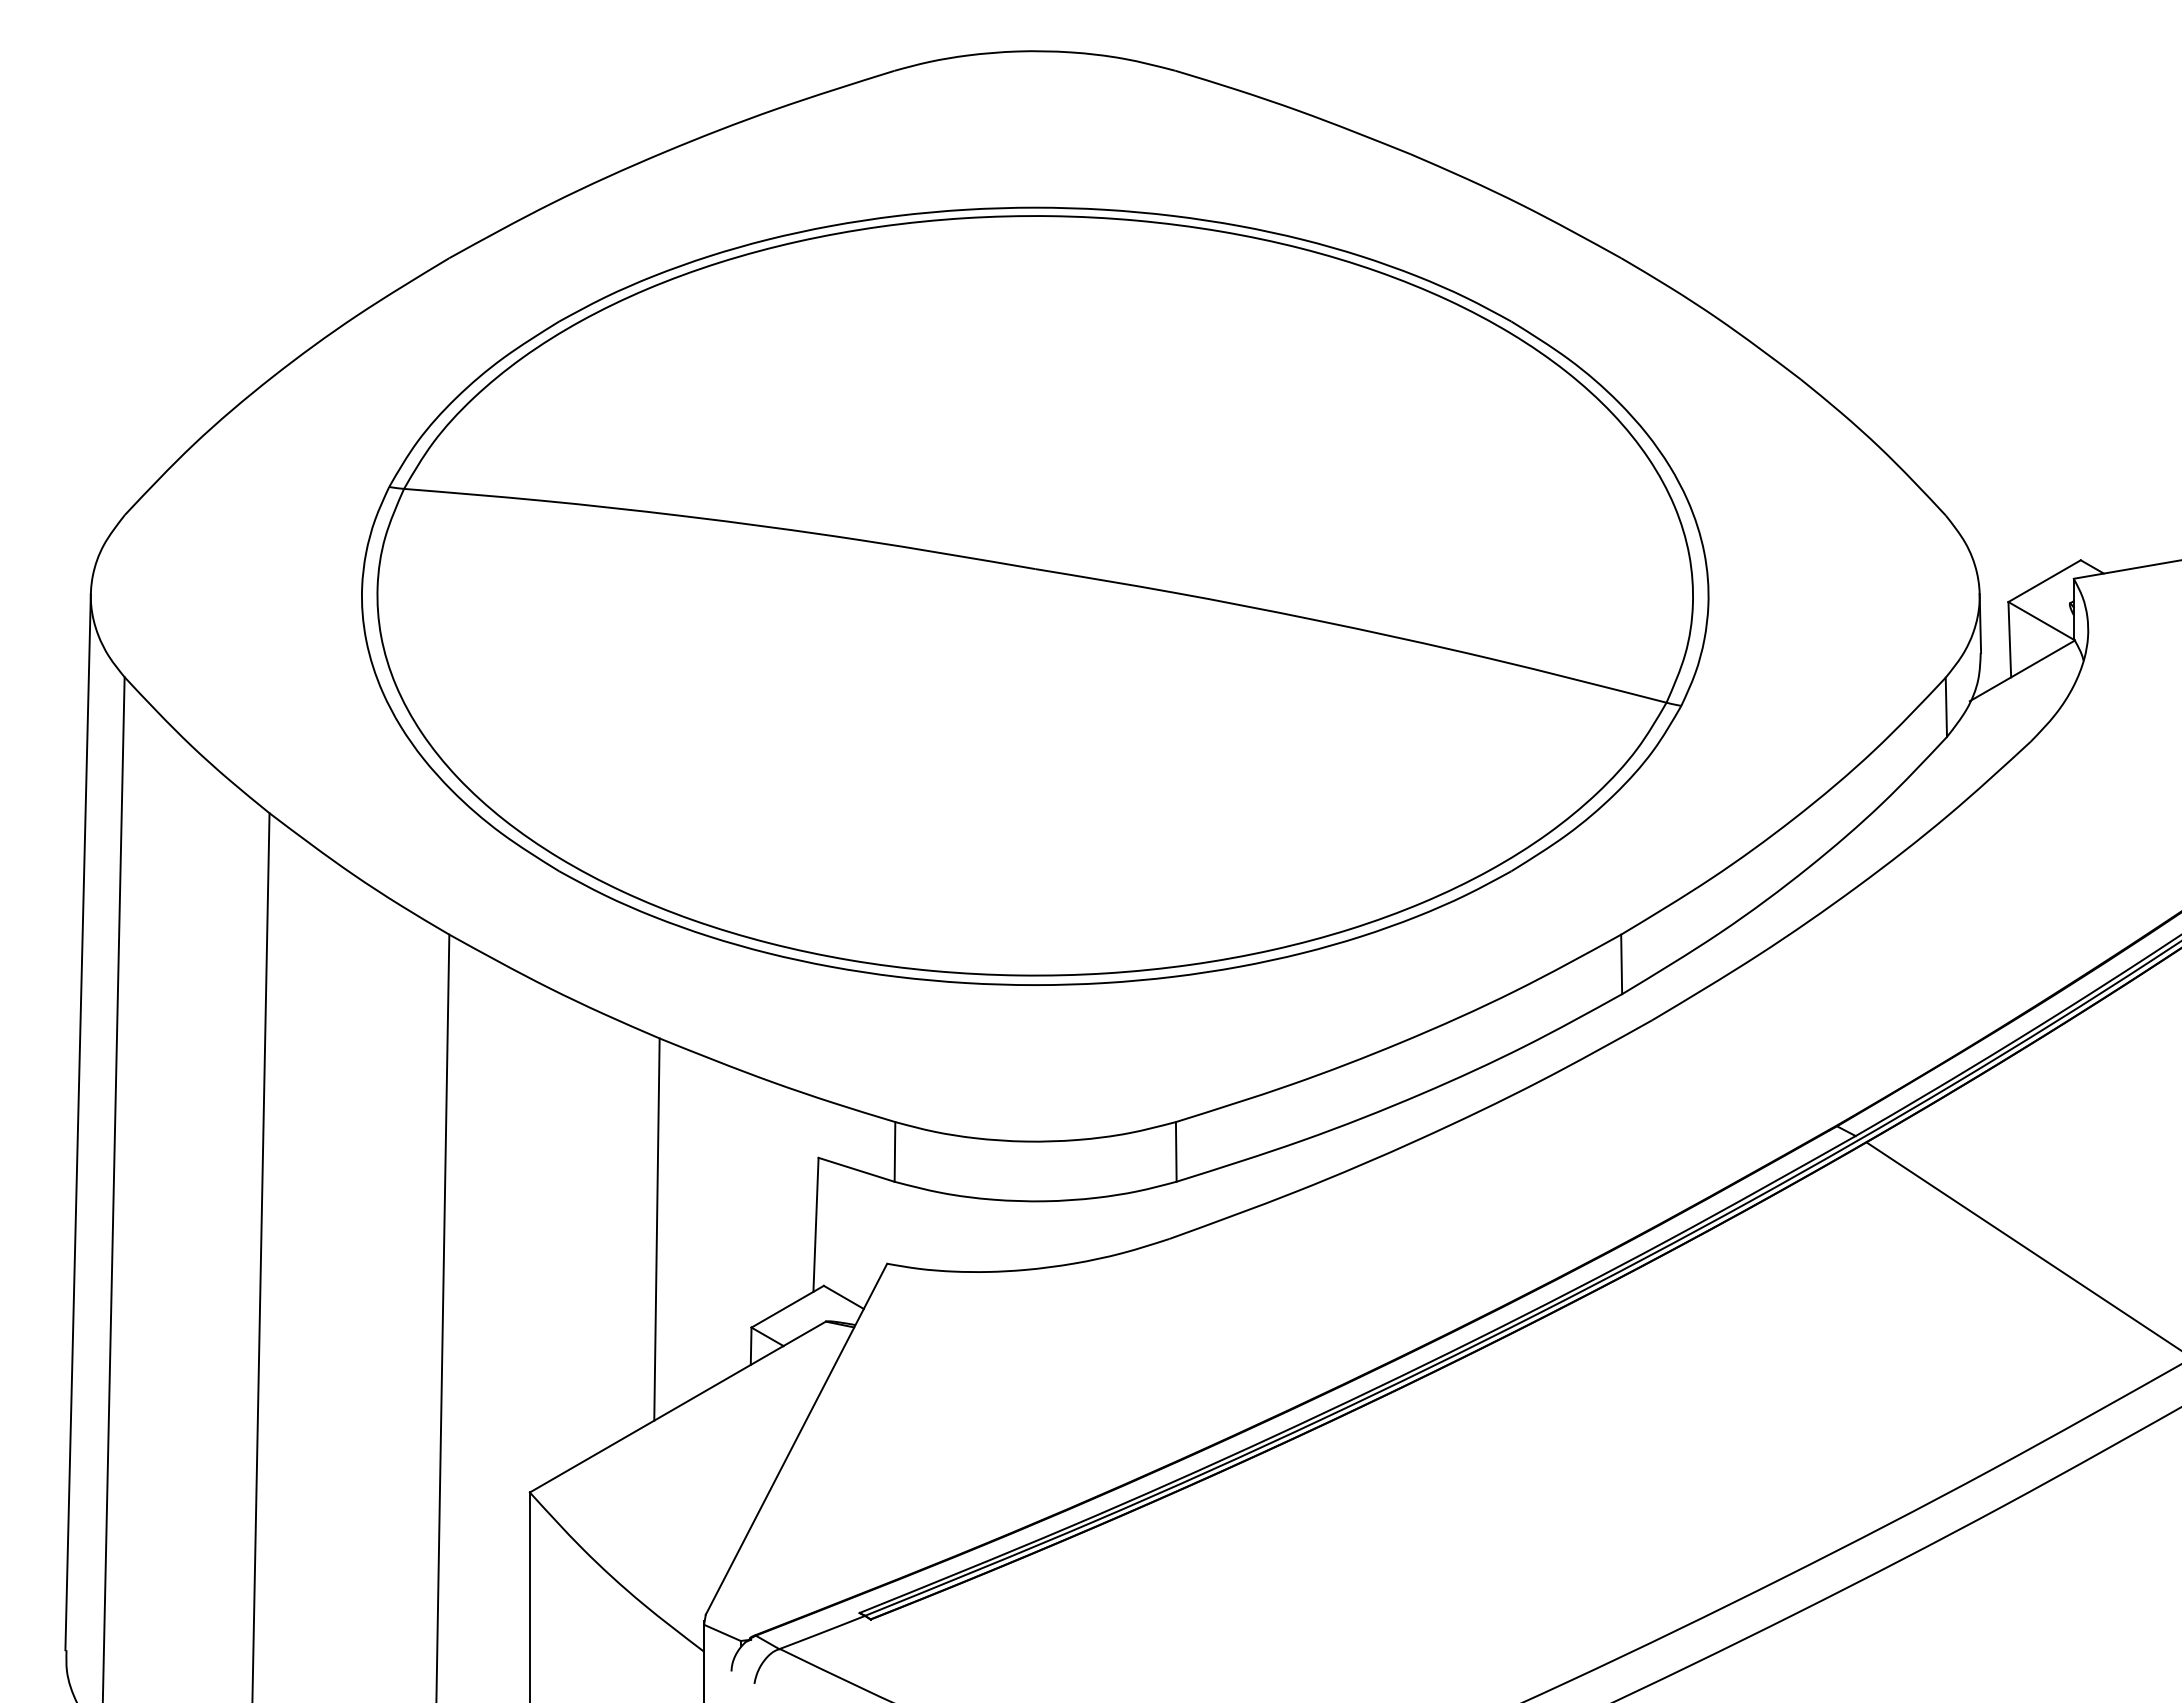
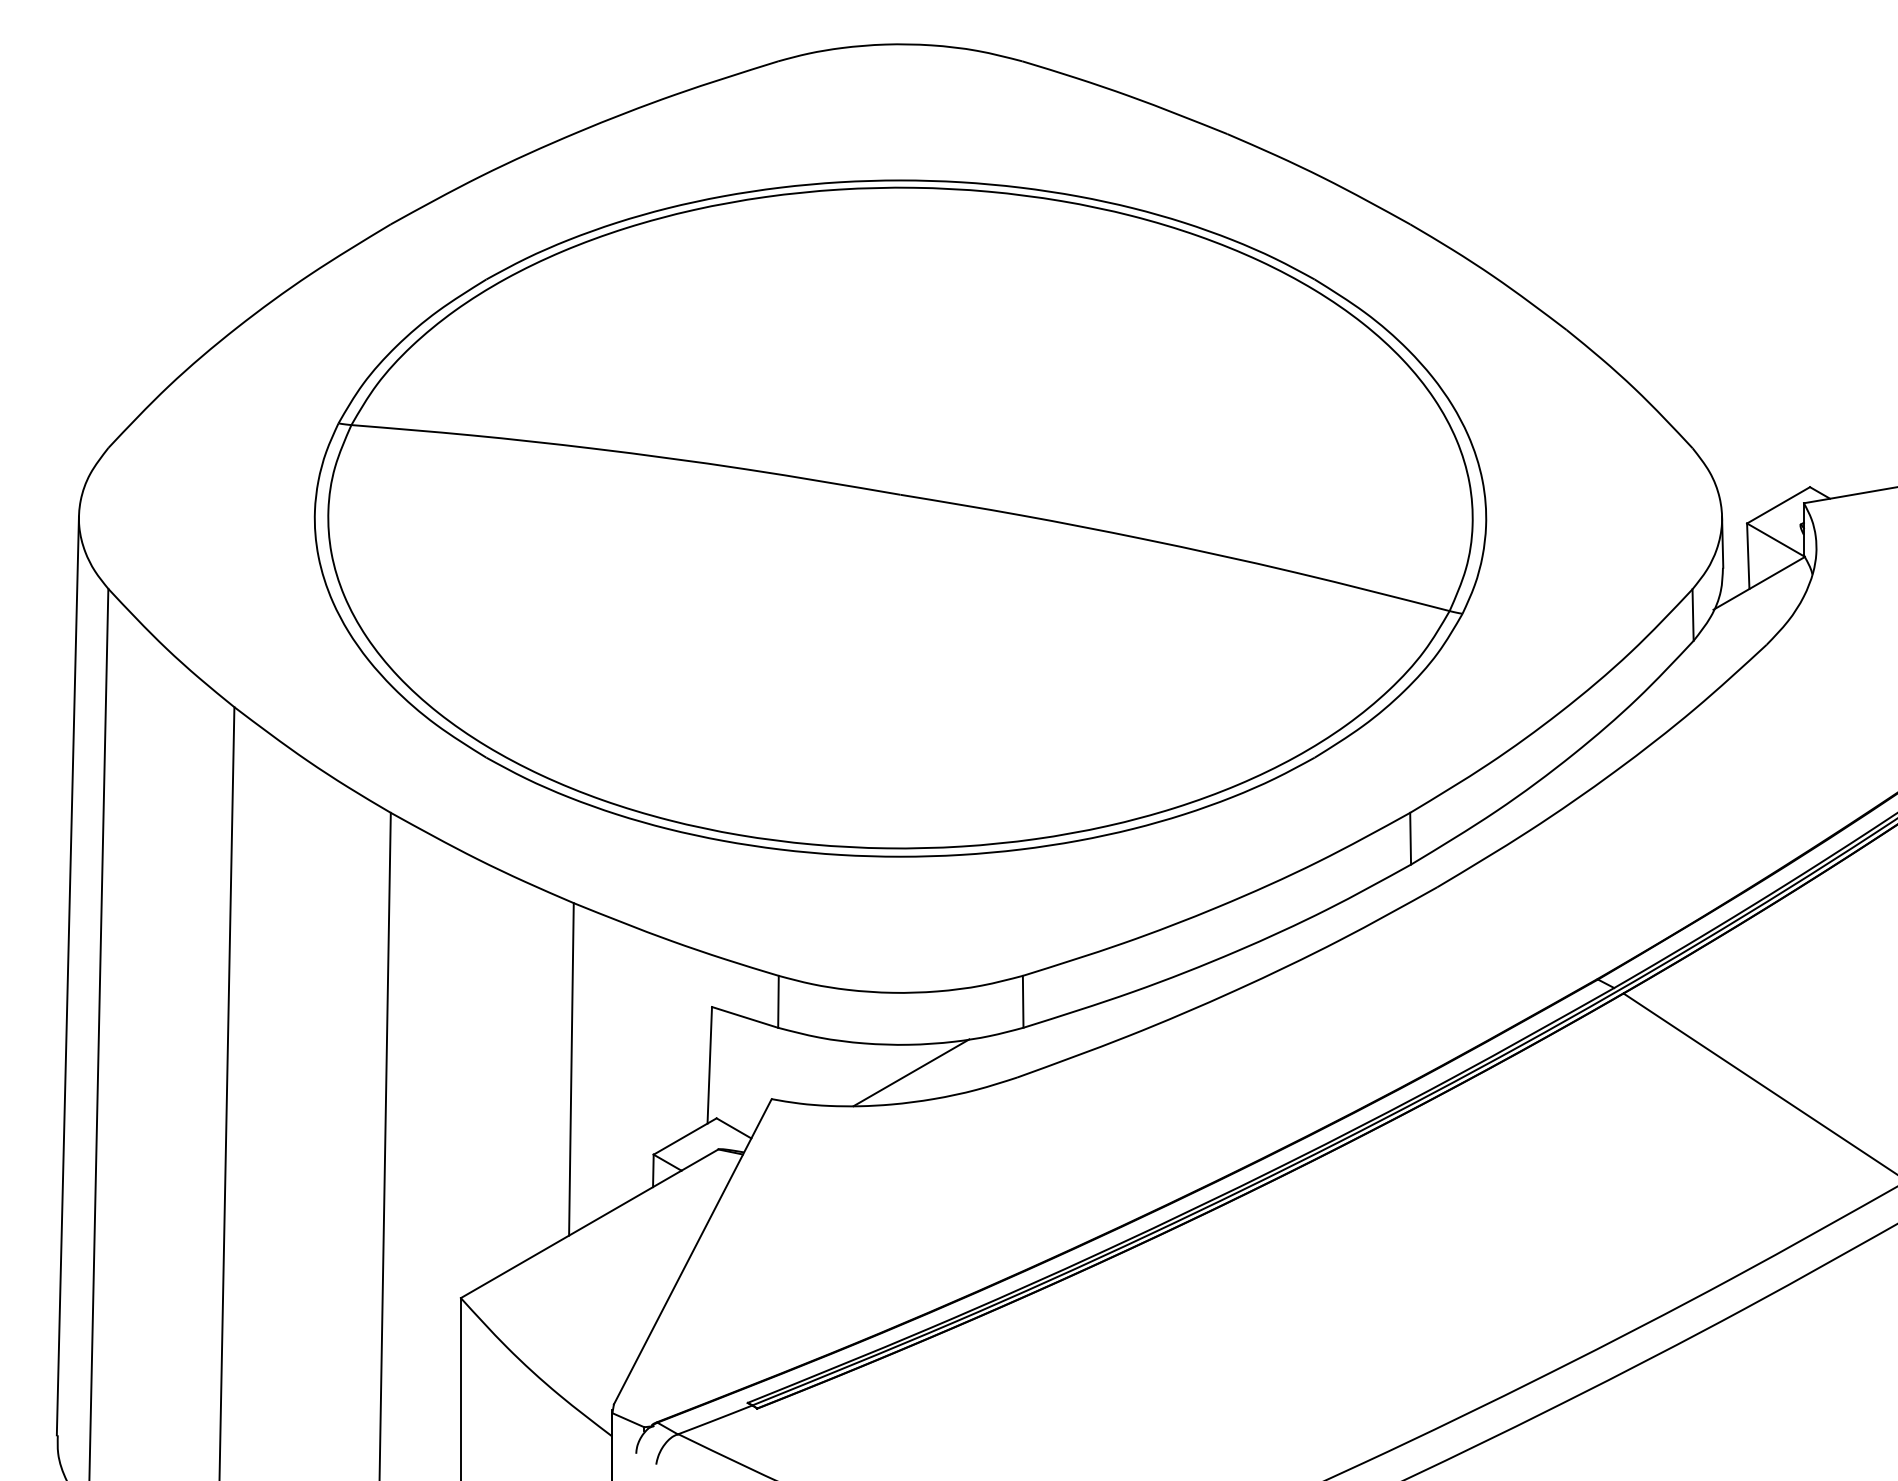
line: (1047, 1233) -> (911, 1072), added

